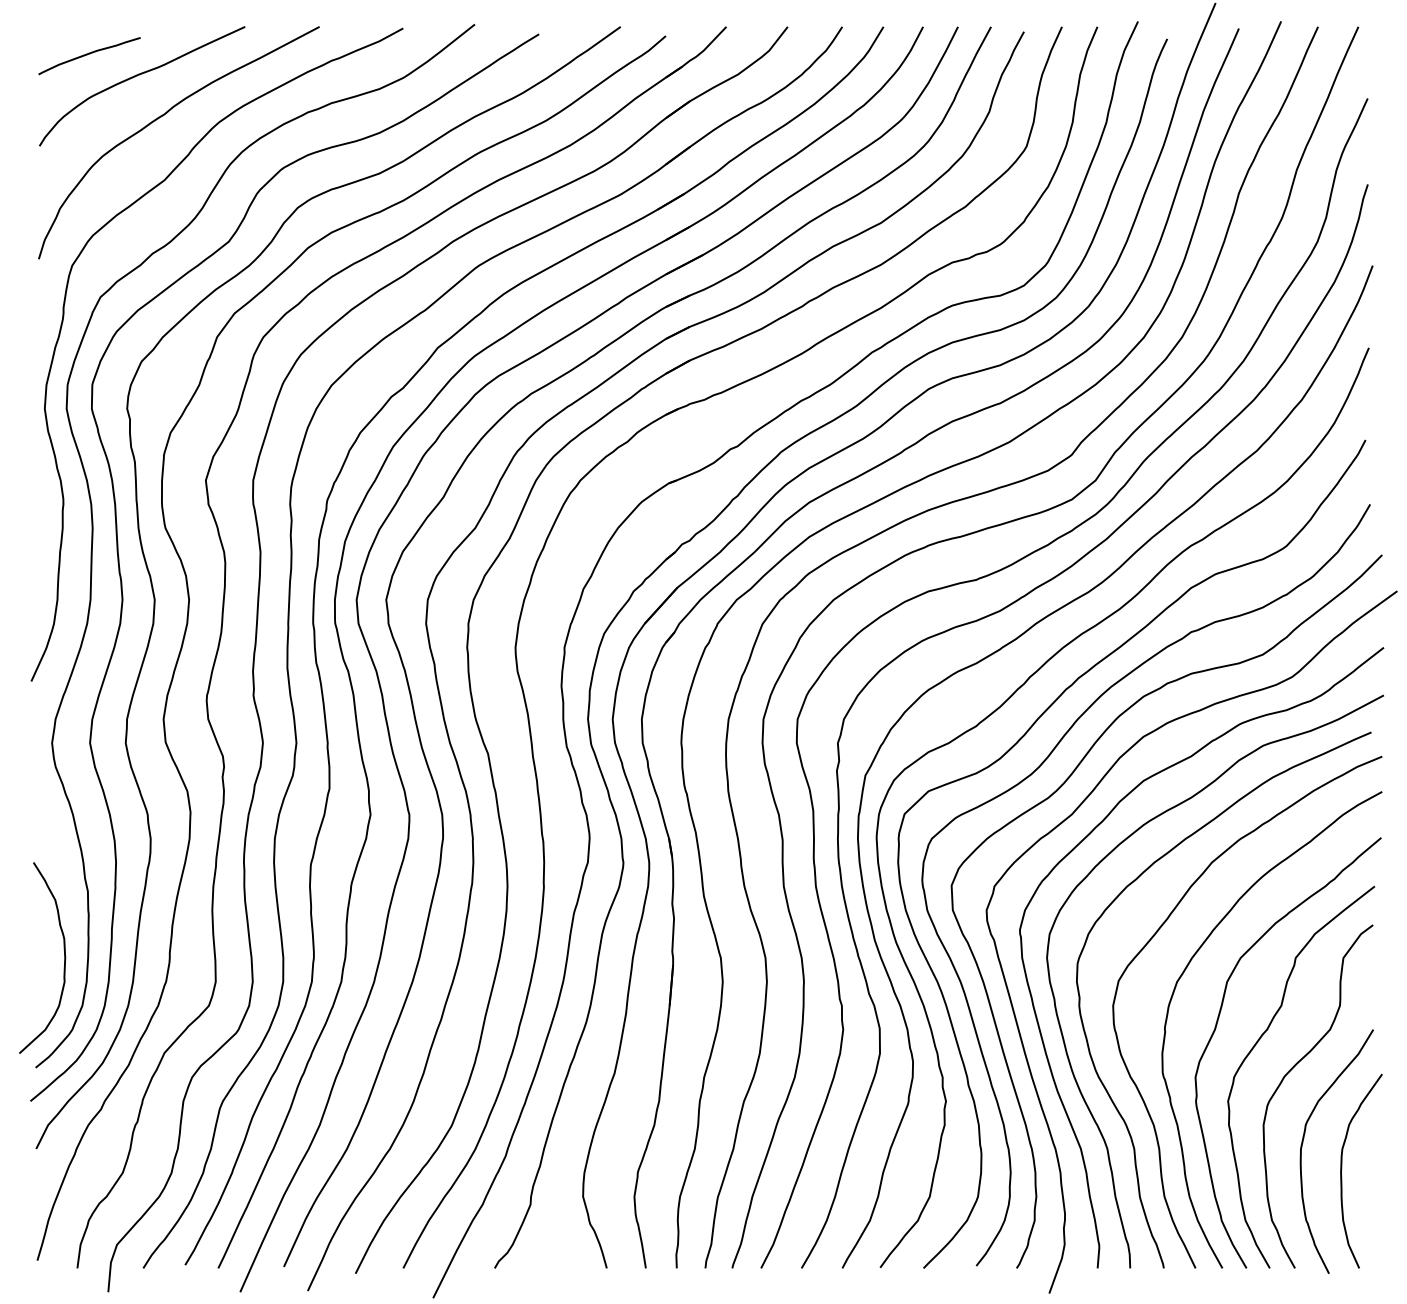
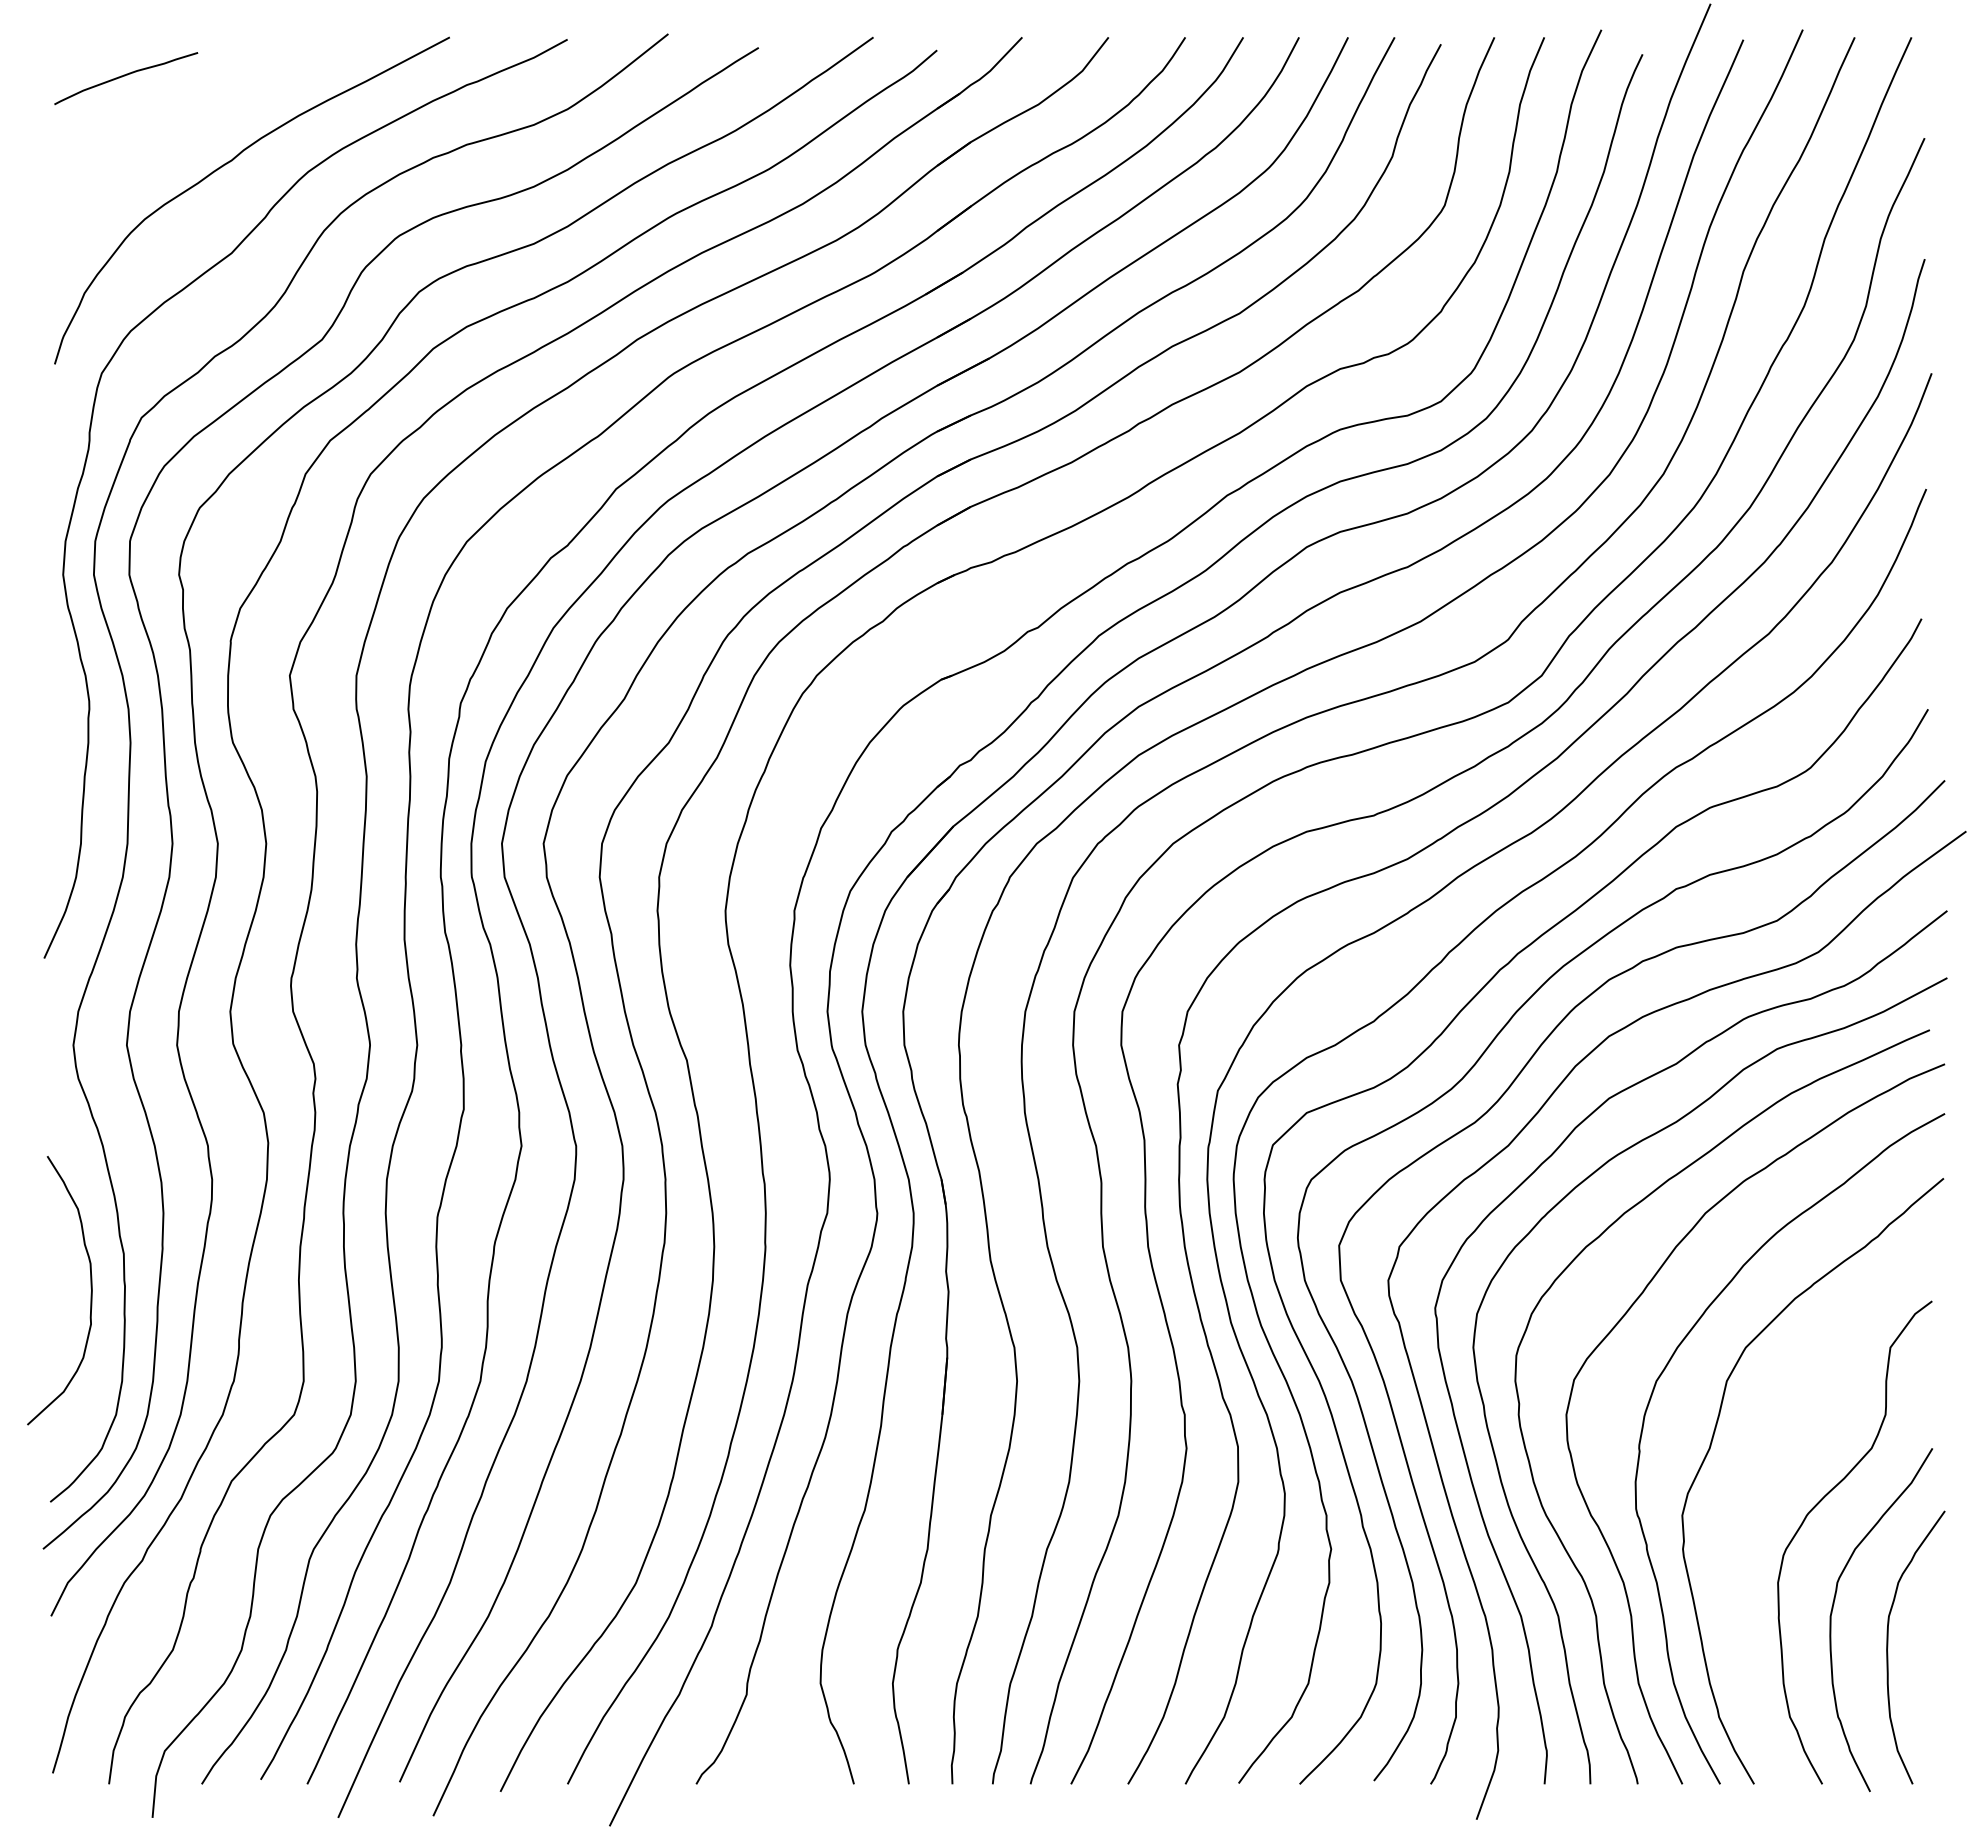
curve: (139, 75) -> (196, 105), removed
curve: (64, 956) -> (90, 1288), moved
curve: (1257, 1043) -> (1769, 1467), removed

